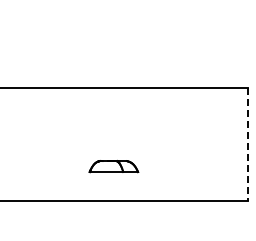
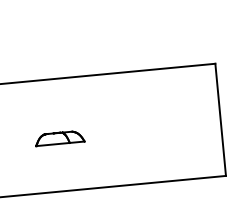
line: (247, 144) -> (220, 120), dashed -> solid
part: (113, 166) -> (59, 138), moved

